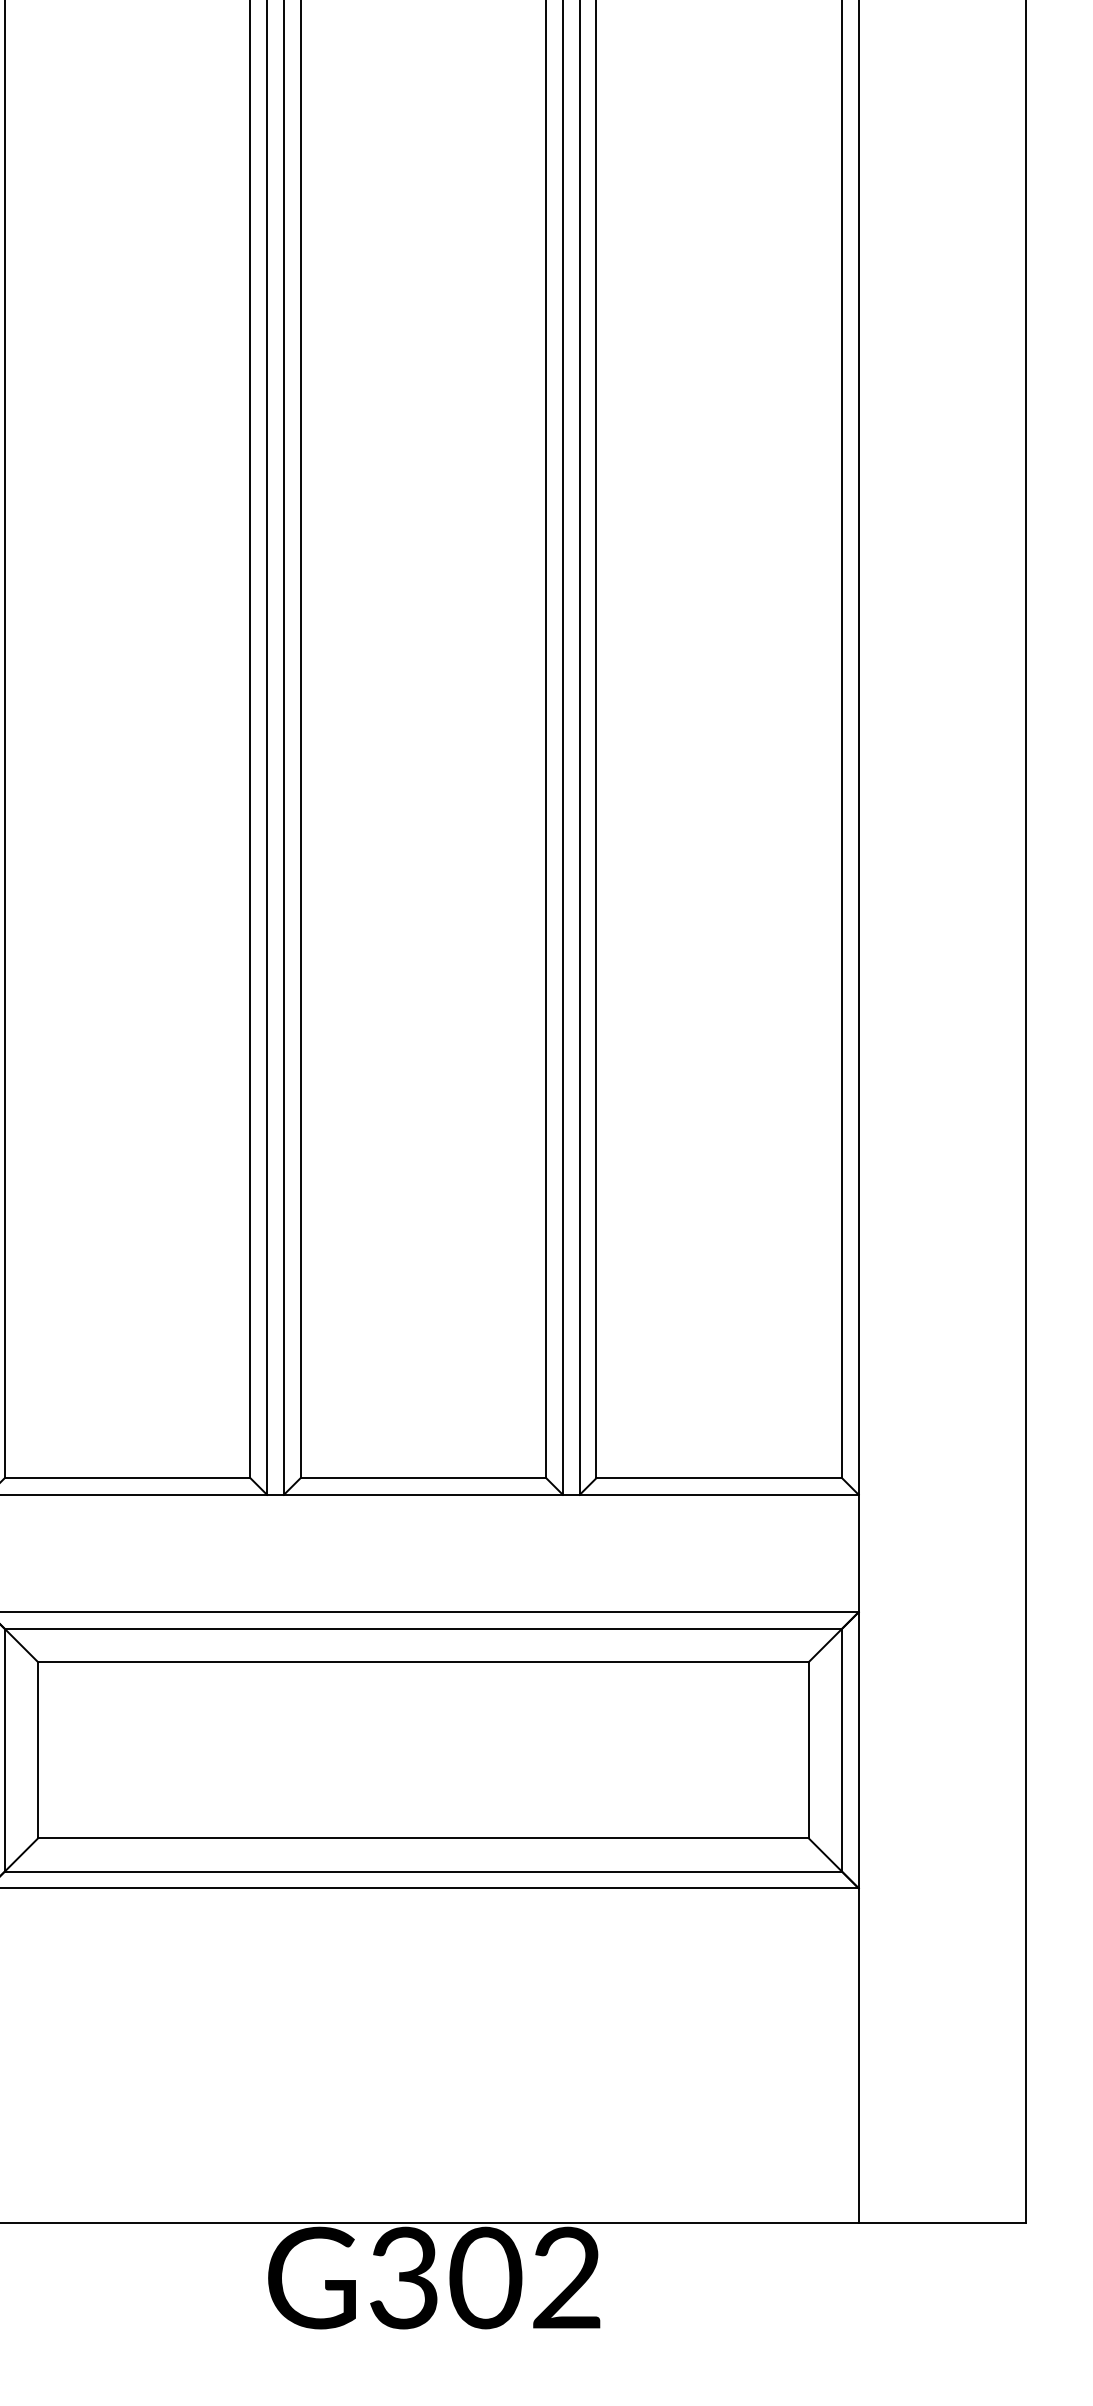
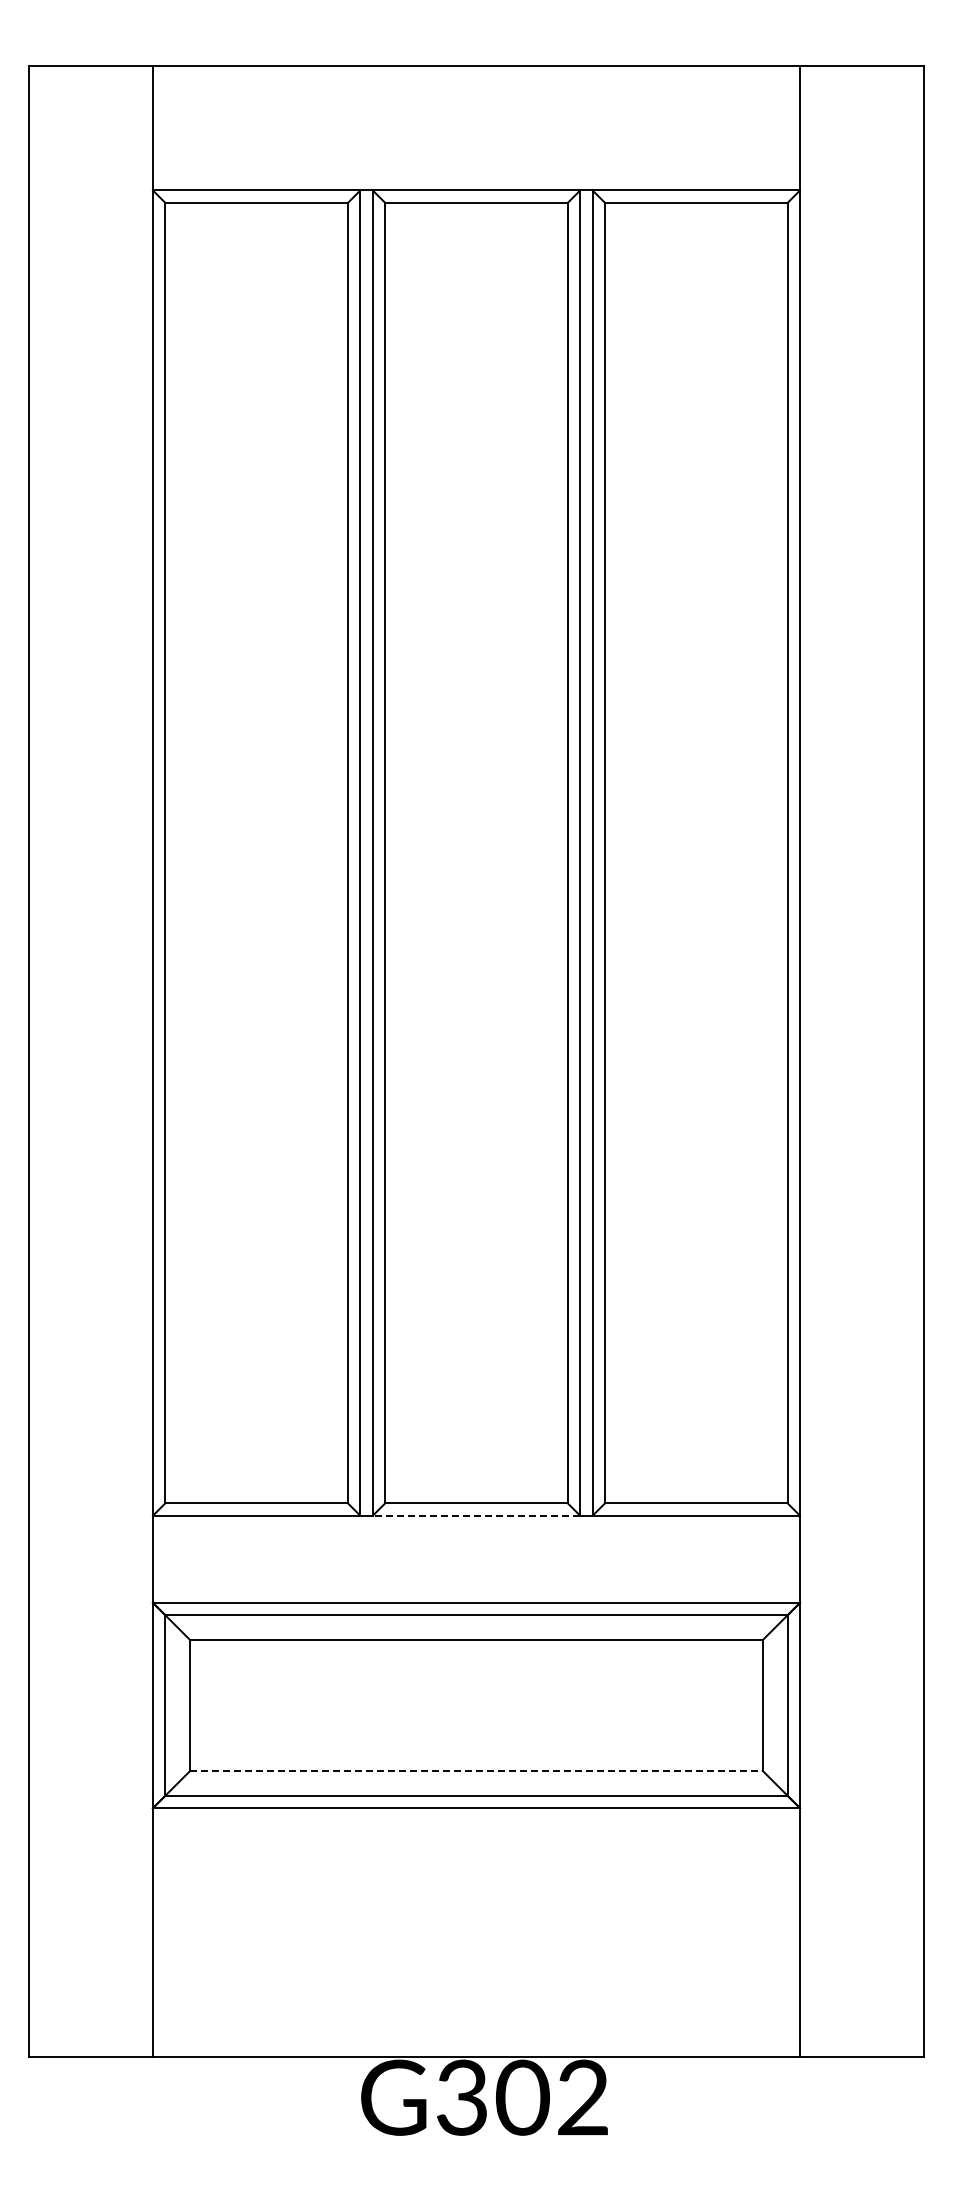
line: (423, 1494) -> (476, 1515), solid -> dashed
line: (423, 1837) -> (476, 1770), solid -> dashed

